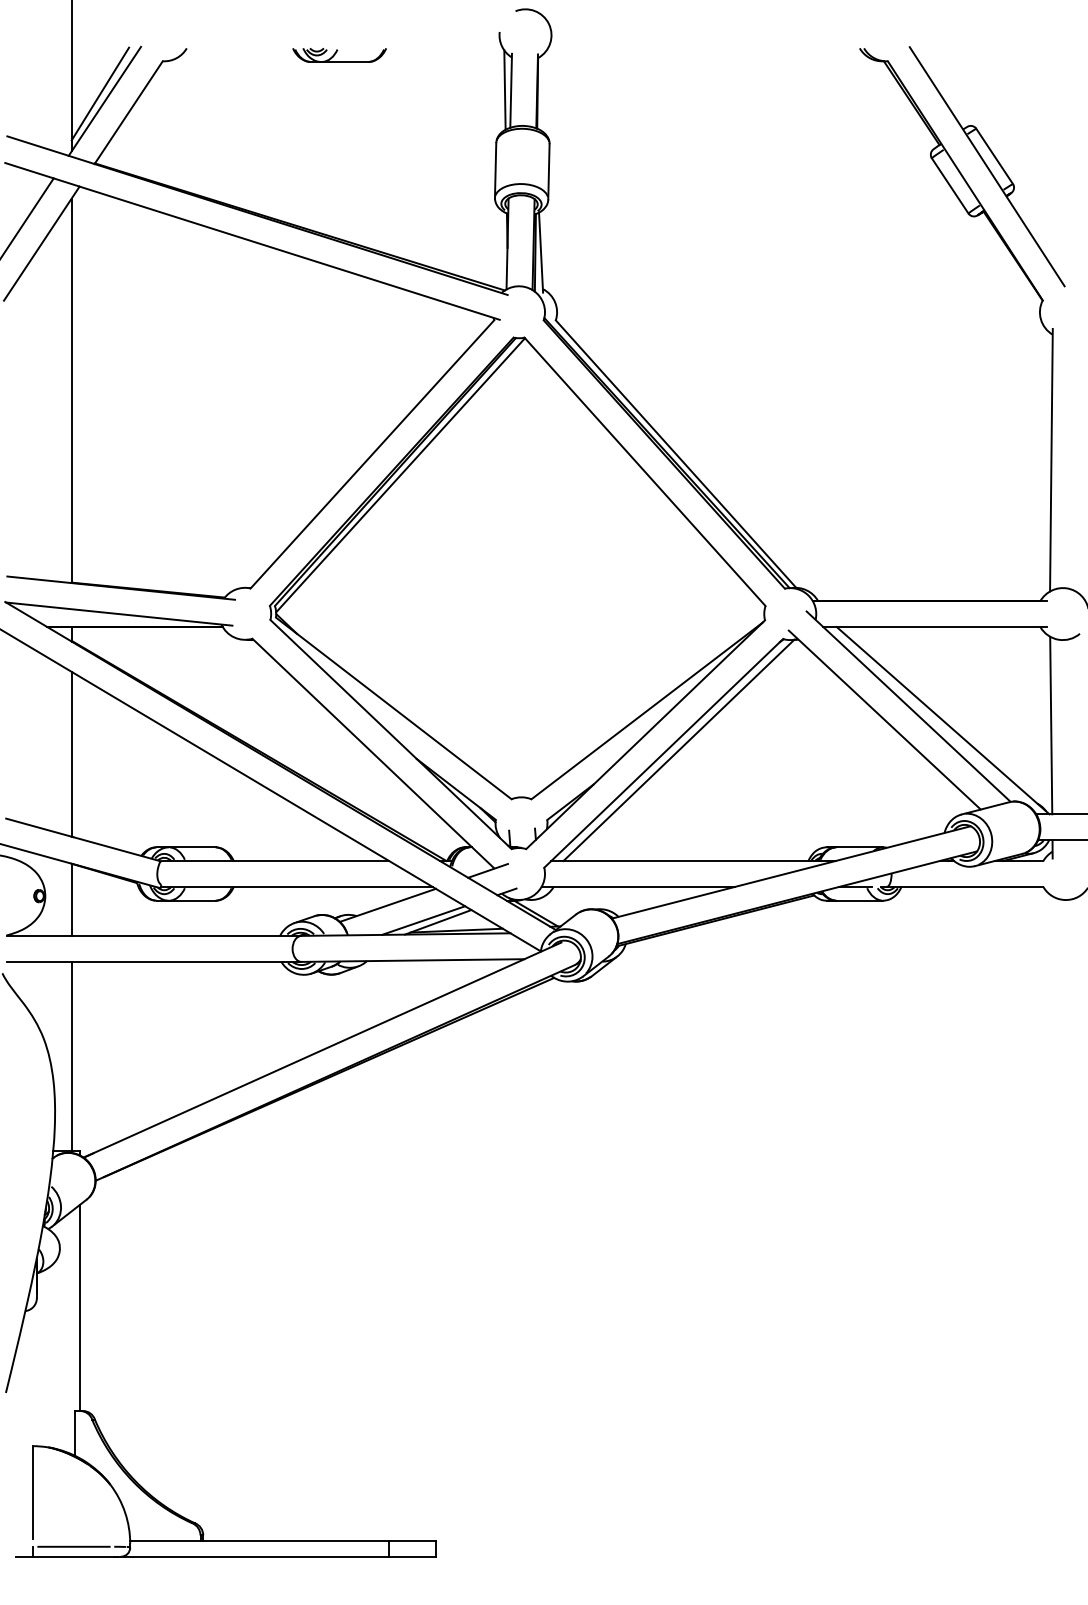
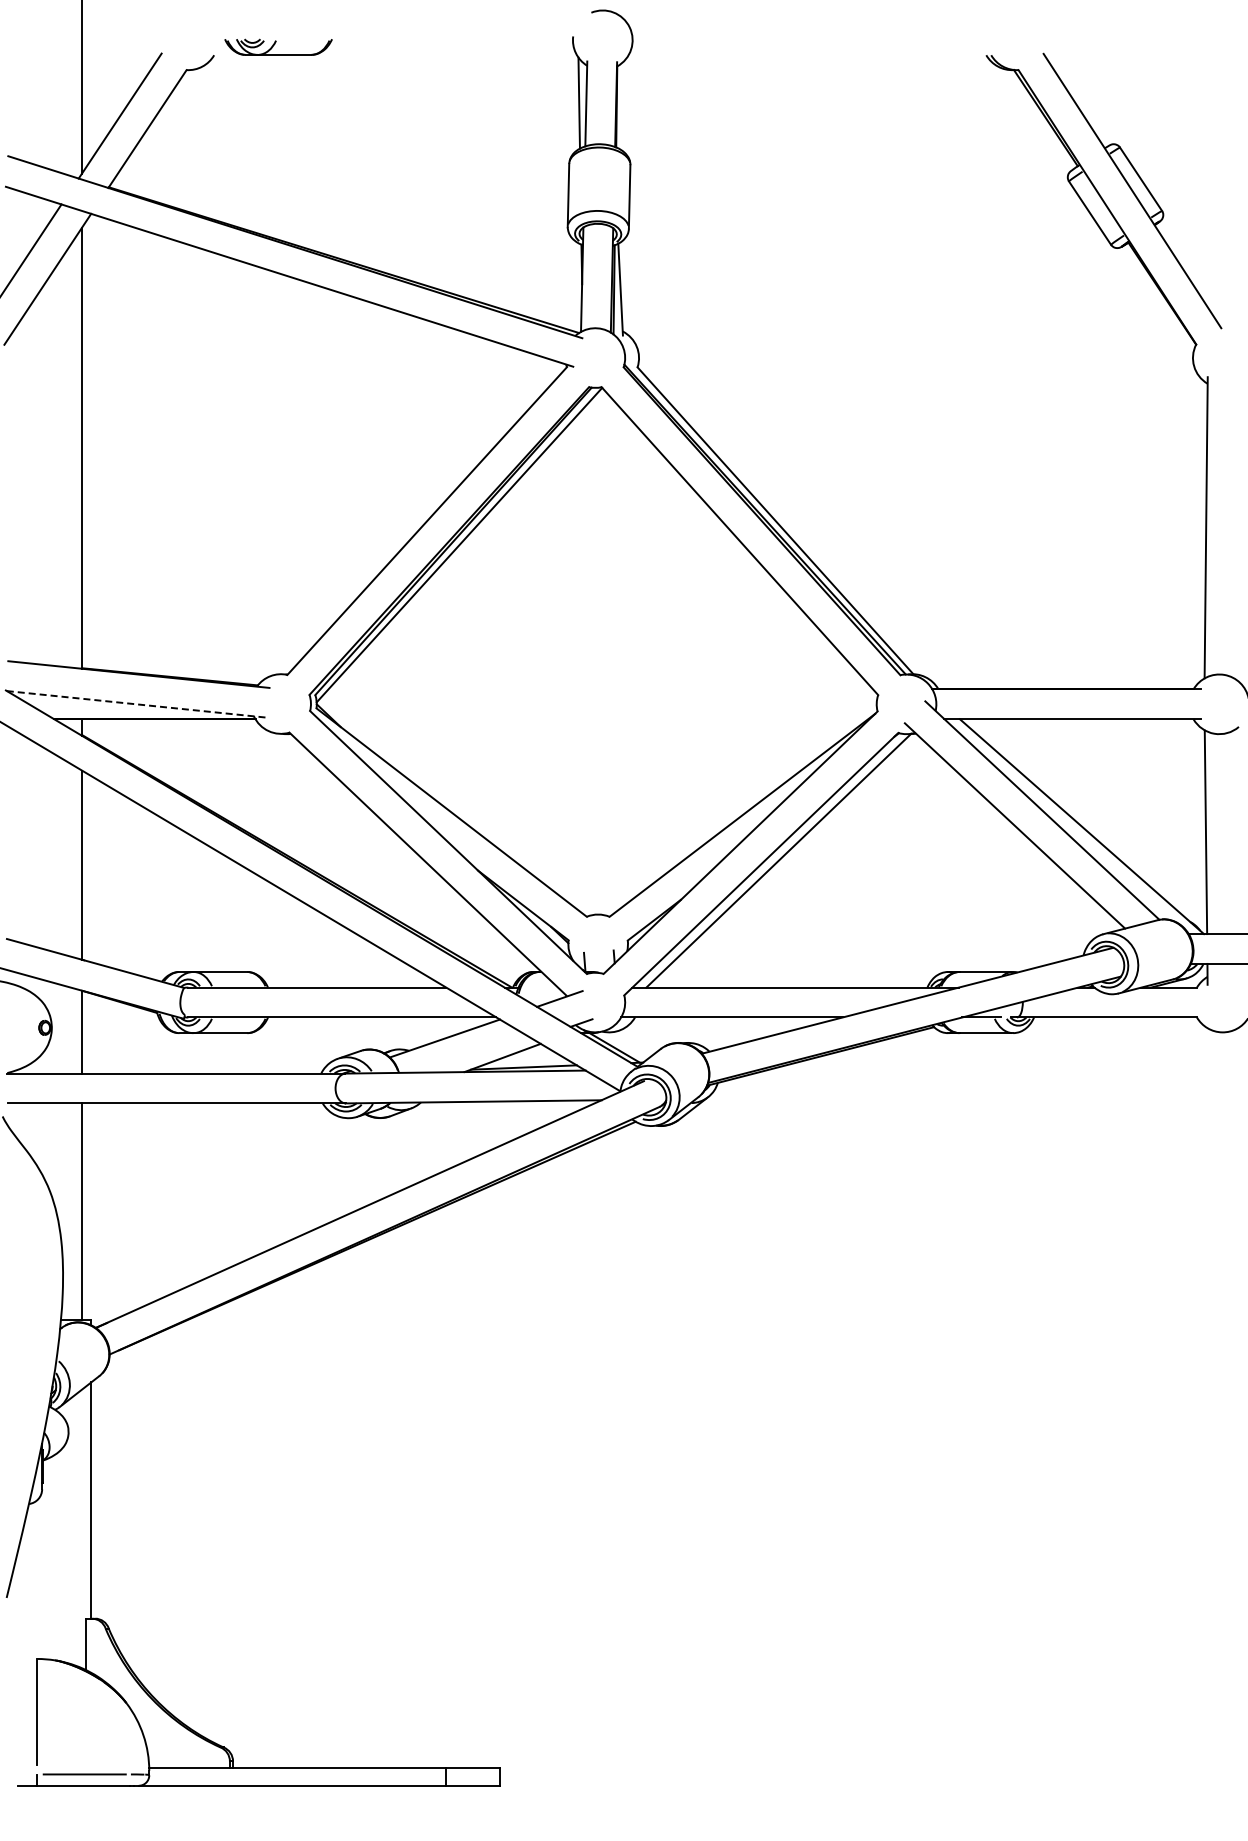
part: (339, 54) -> (278, 46), moved
line: (99, 93) -> (114, 107), removed
line: (119, 614) -> (136, 704), solid -> dashed
line: (423, 920) -> (485, 1055), removed

